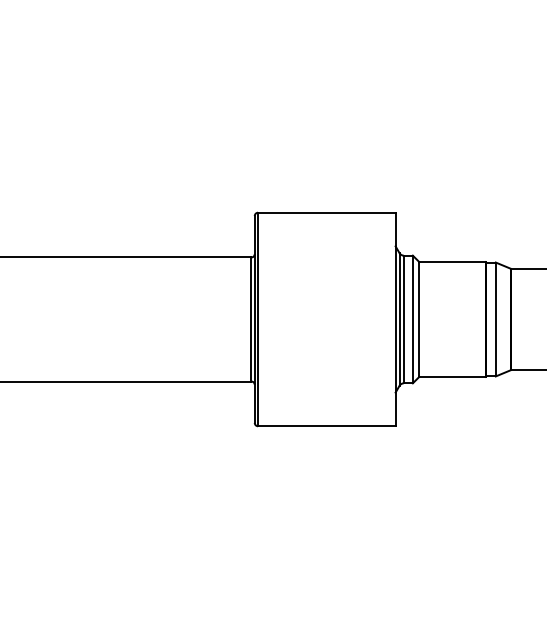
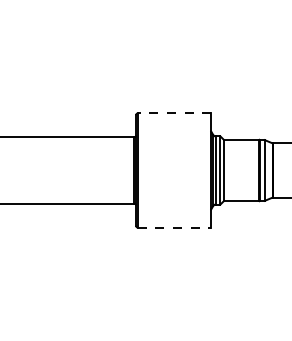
line: (326, 212) -> (174, 113), solid -> dashed
line: (326, 426) -> (174, 227), solid -> dashed

